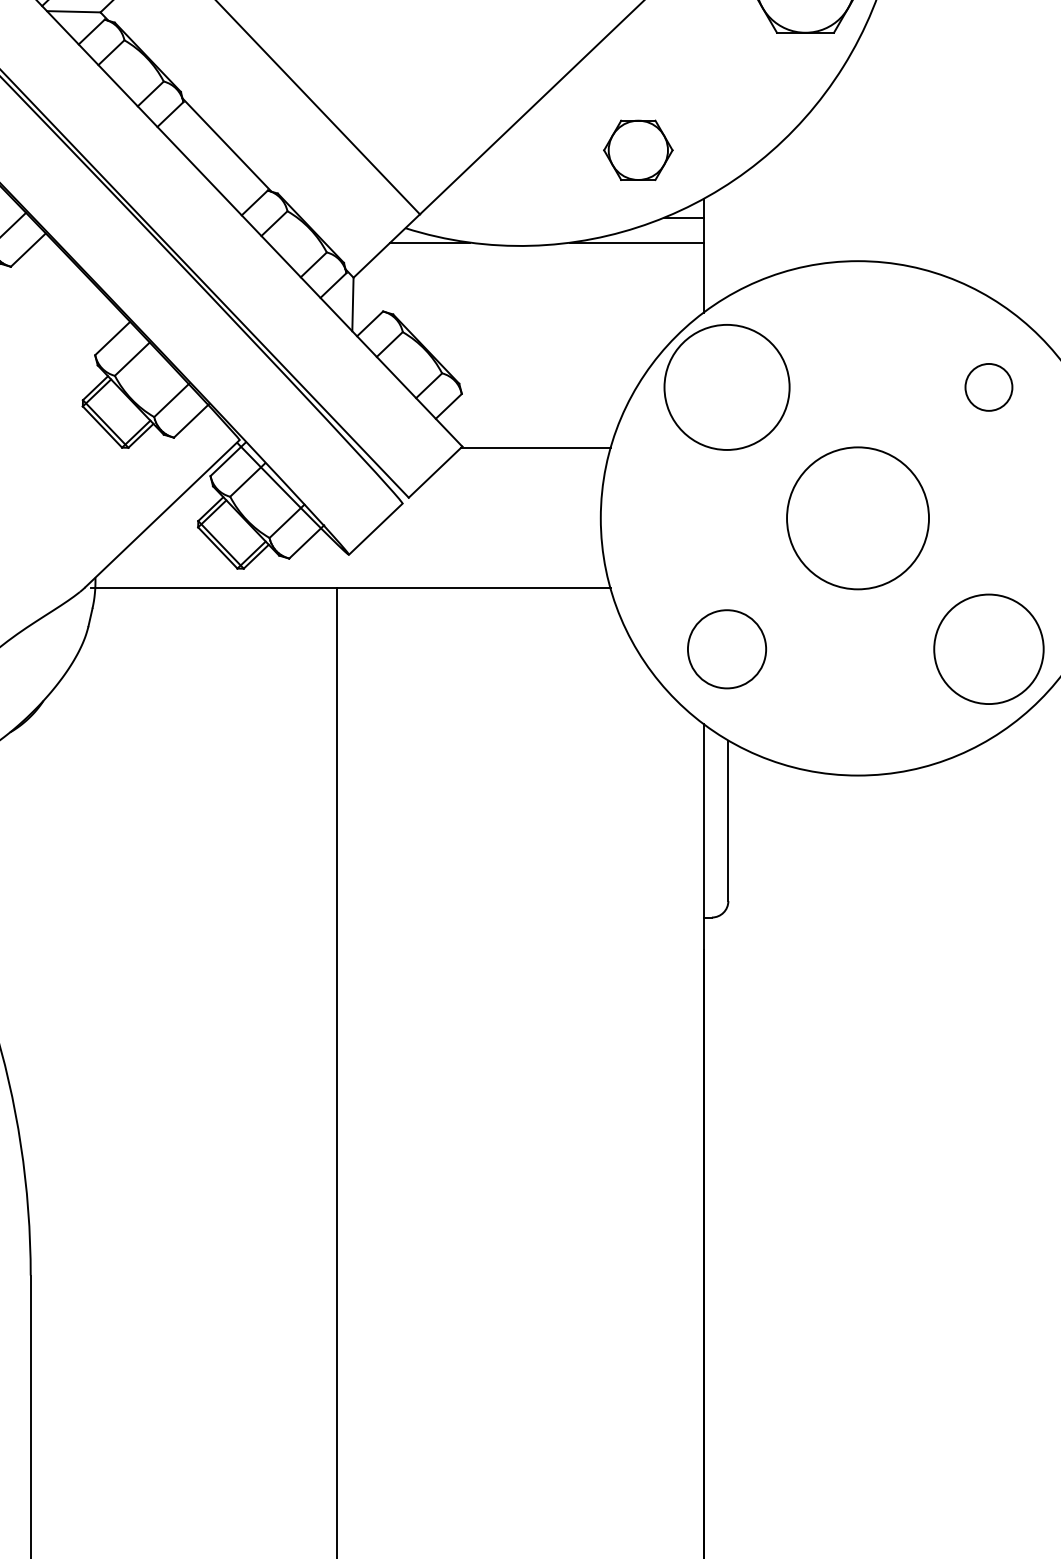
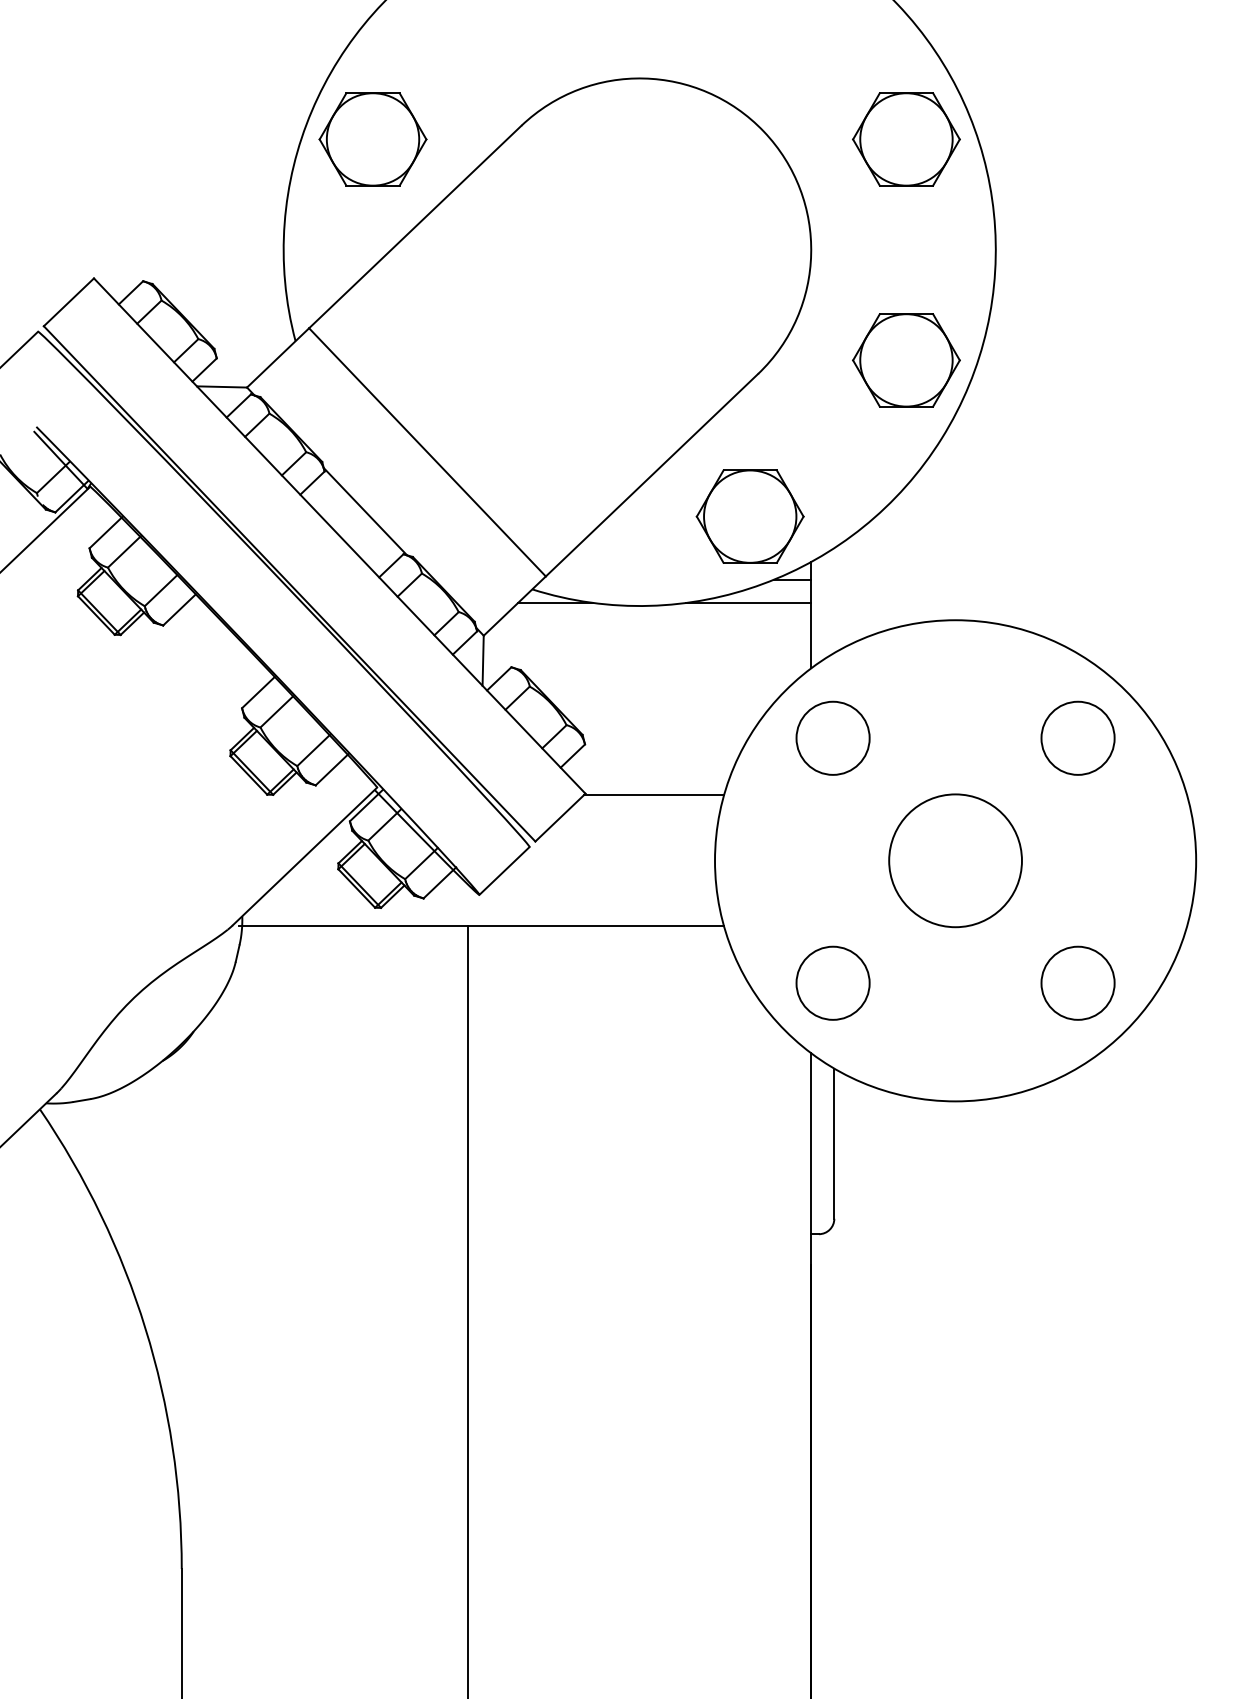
part: (637, 150) -> (749, 516), size x1.67
circle: (726, 386) -> (832, 737), size x0.62
circle: (988, 386) -> (1077, 737), size x1.67
circle: (988, 648) -> (1077, 982), size x0.71

